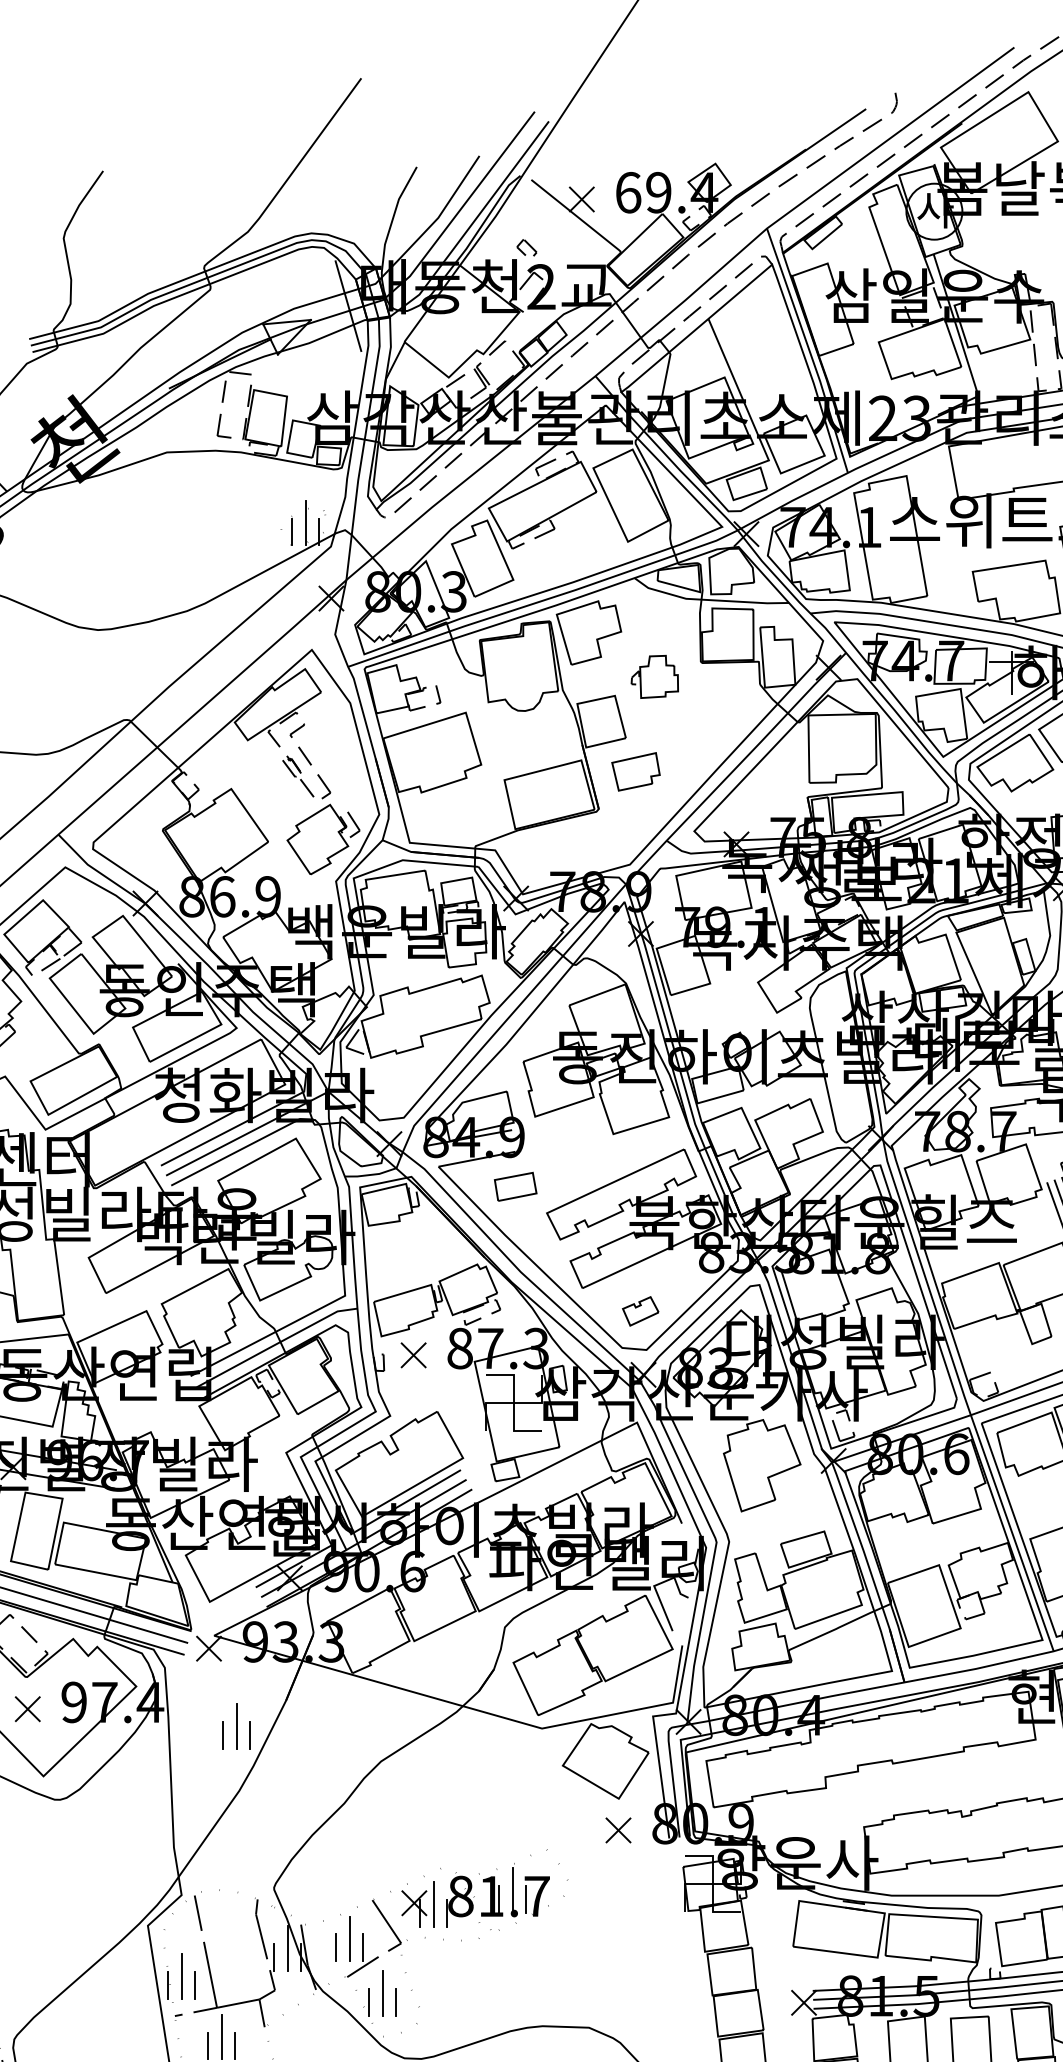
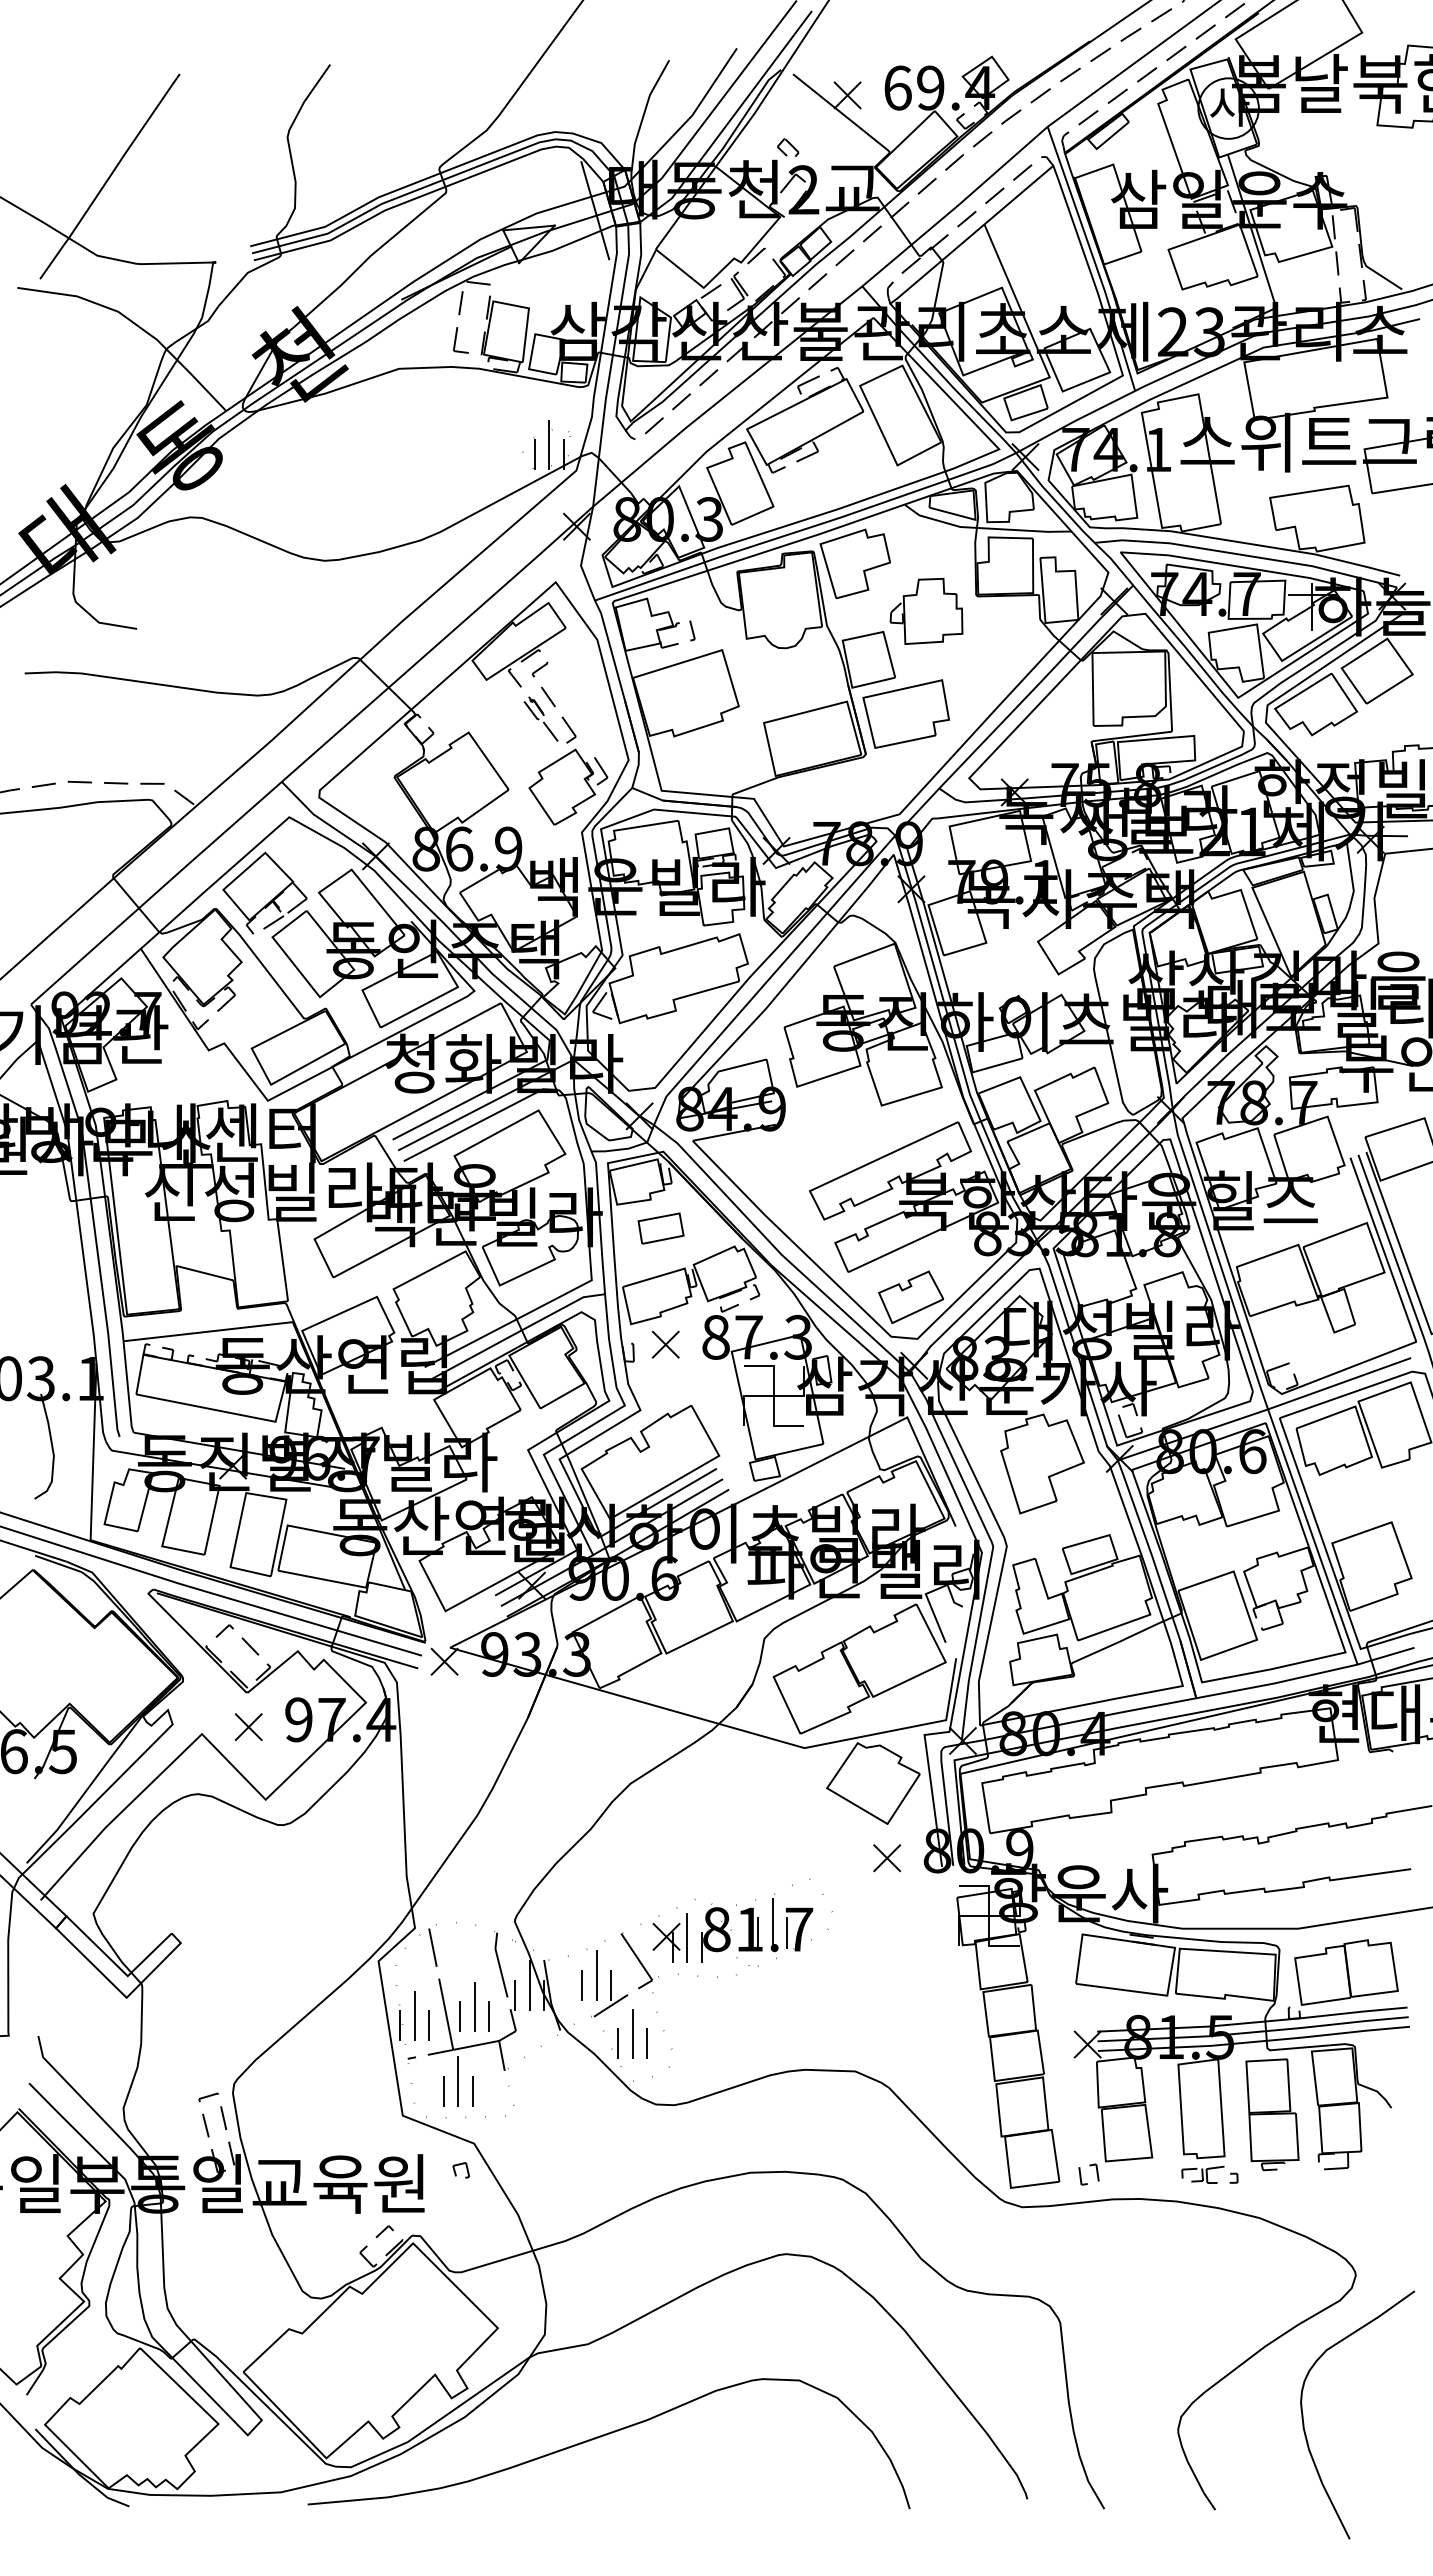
part: (654, 676) -> (926, 611), size x1.43
part: (635, 771) -> (905, 713), size x1.67
part: (515, 1186) -> (660, 1228), moved
part: (640, 1310) -> (911, 1296), size x1.67
part: (236, 1726) -> (474, 2006), moved

